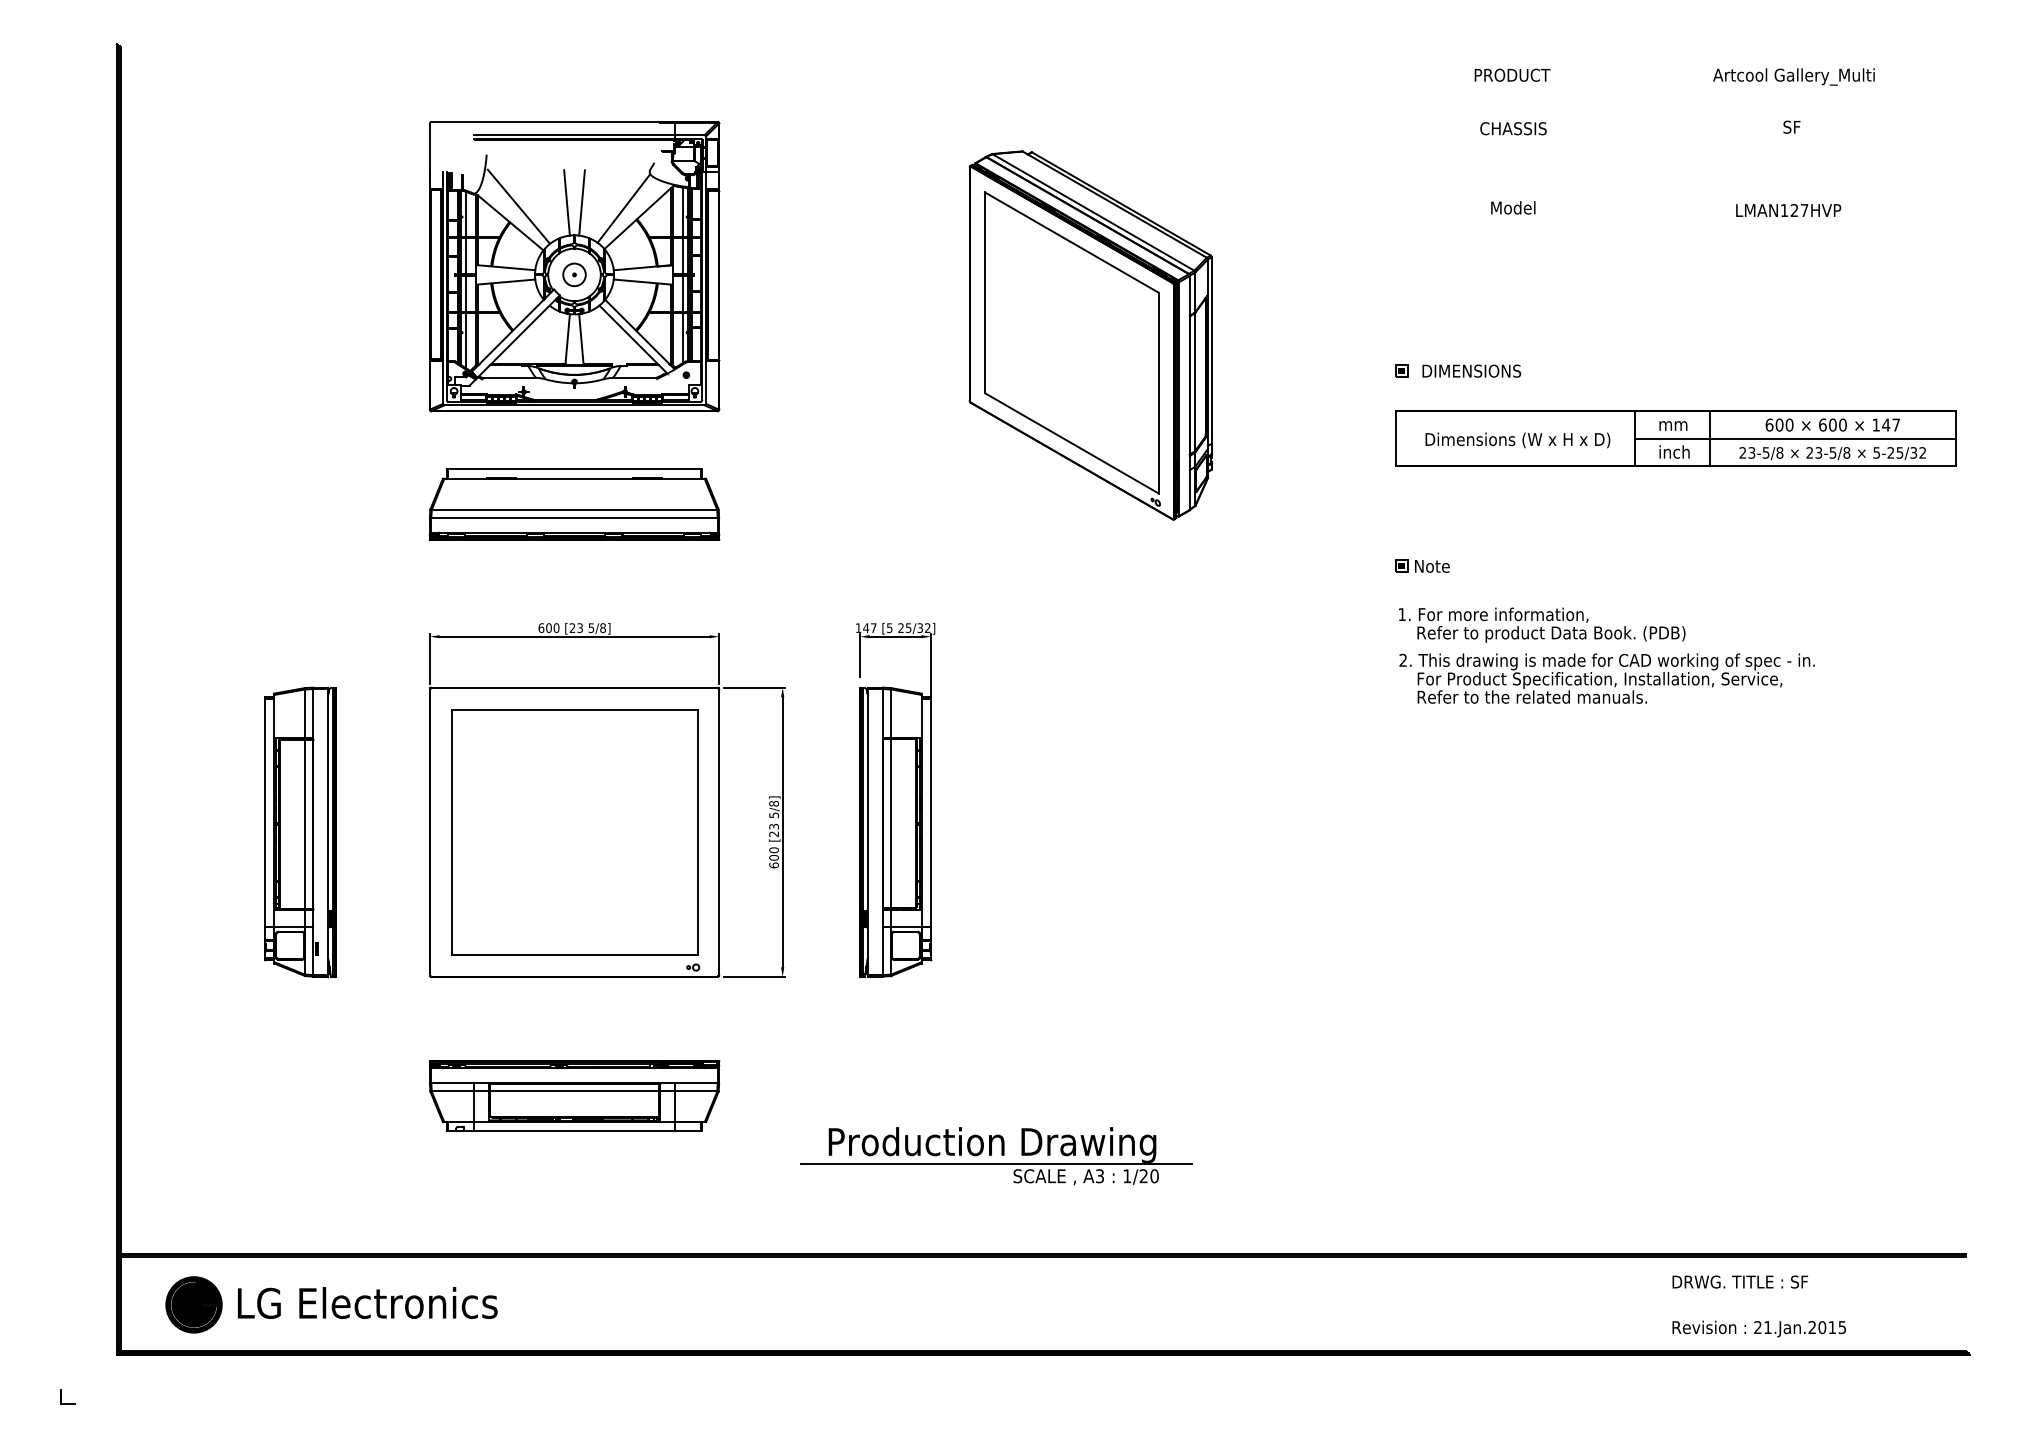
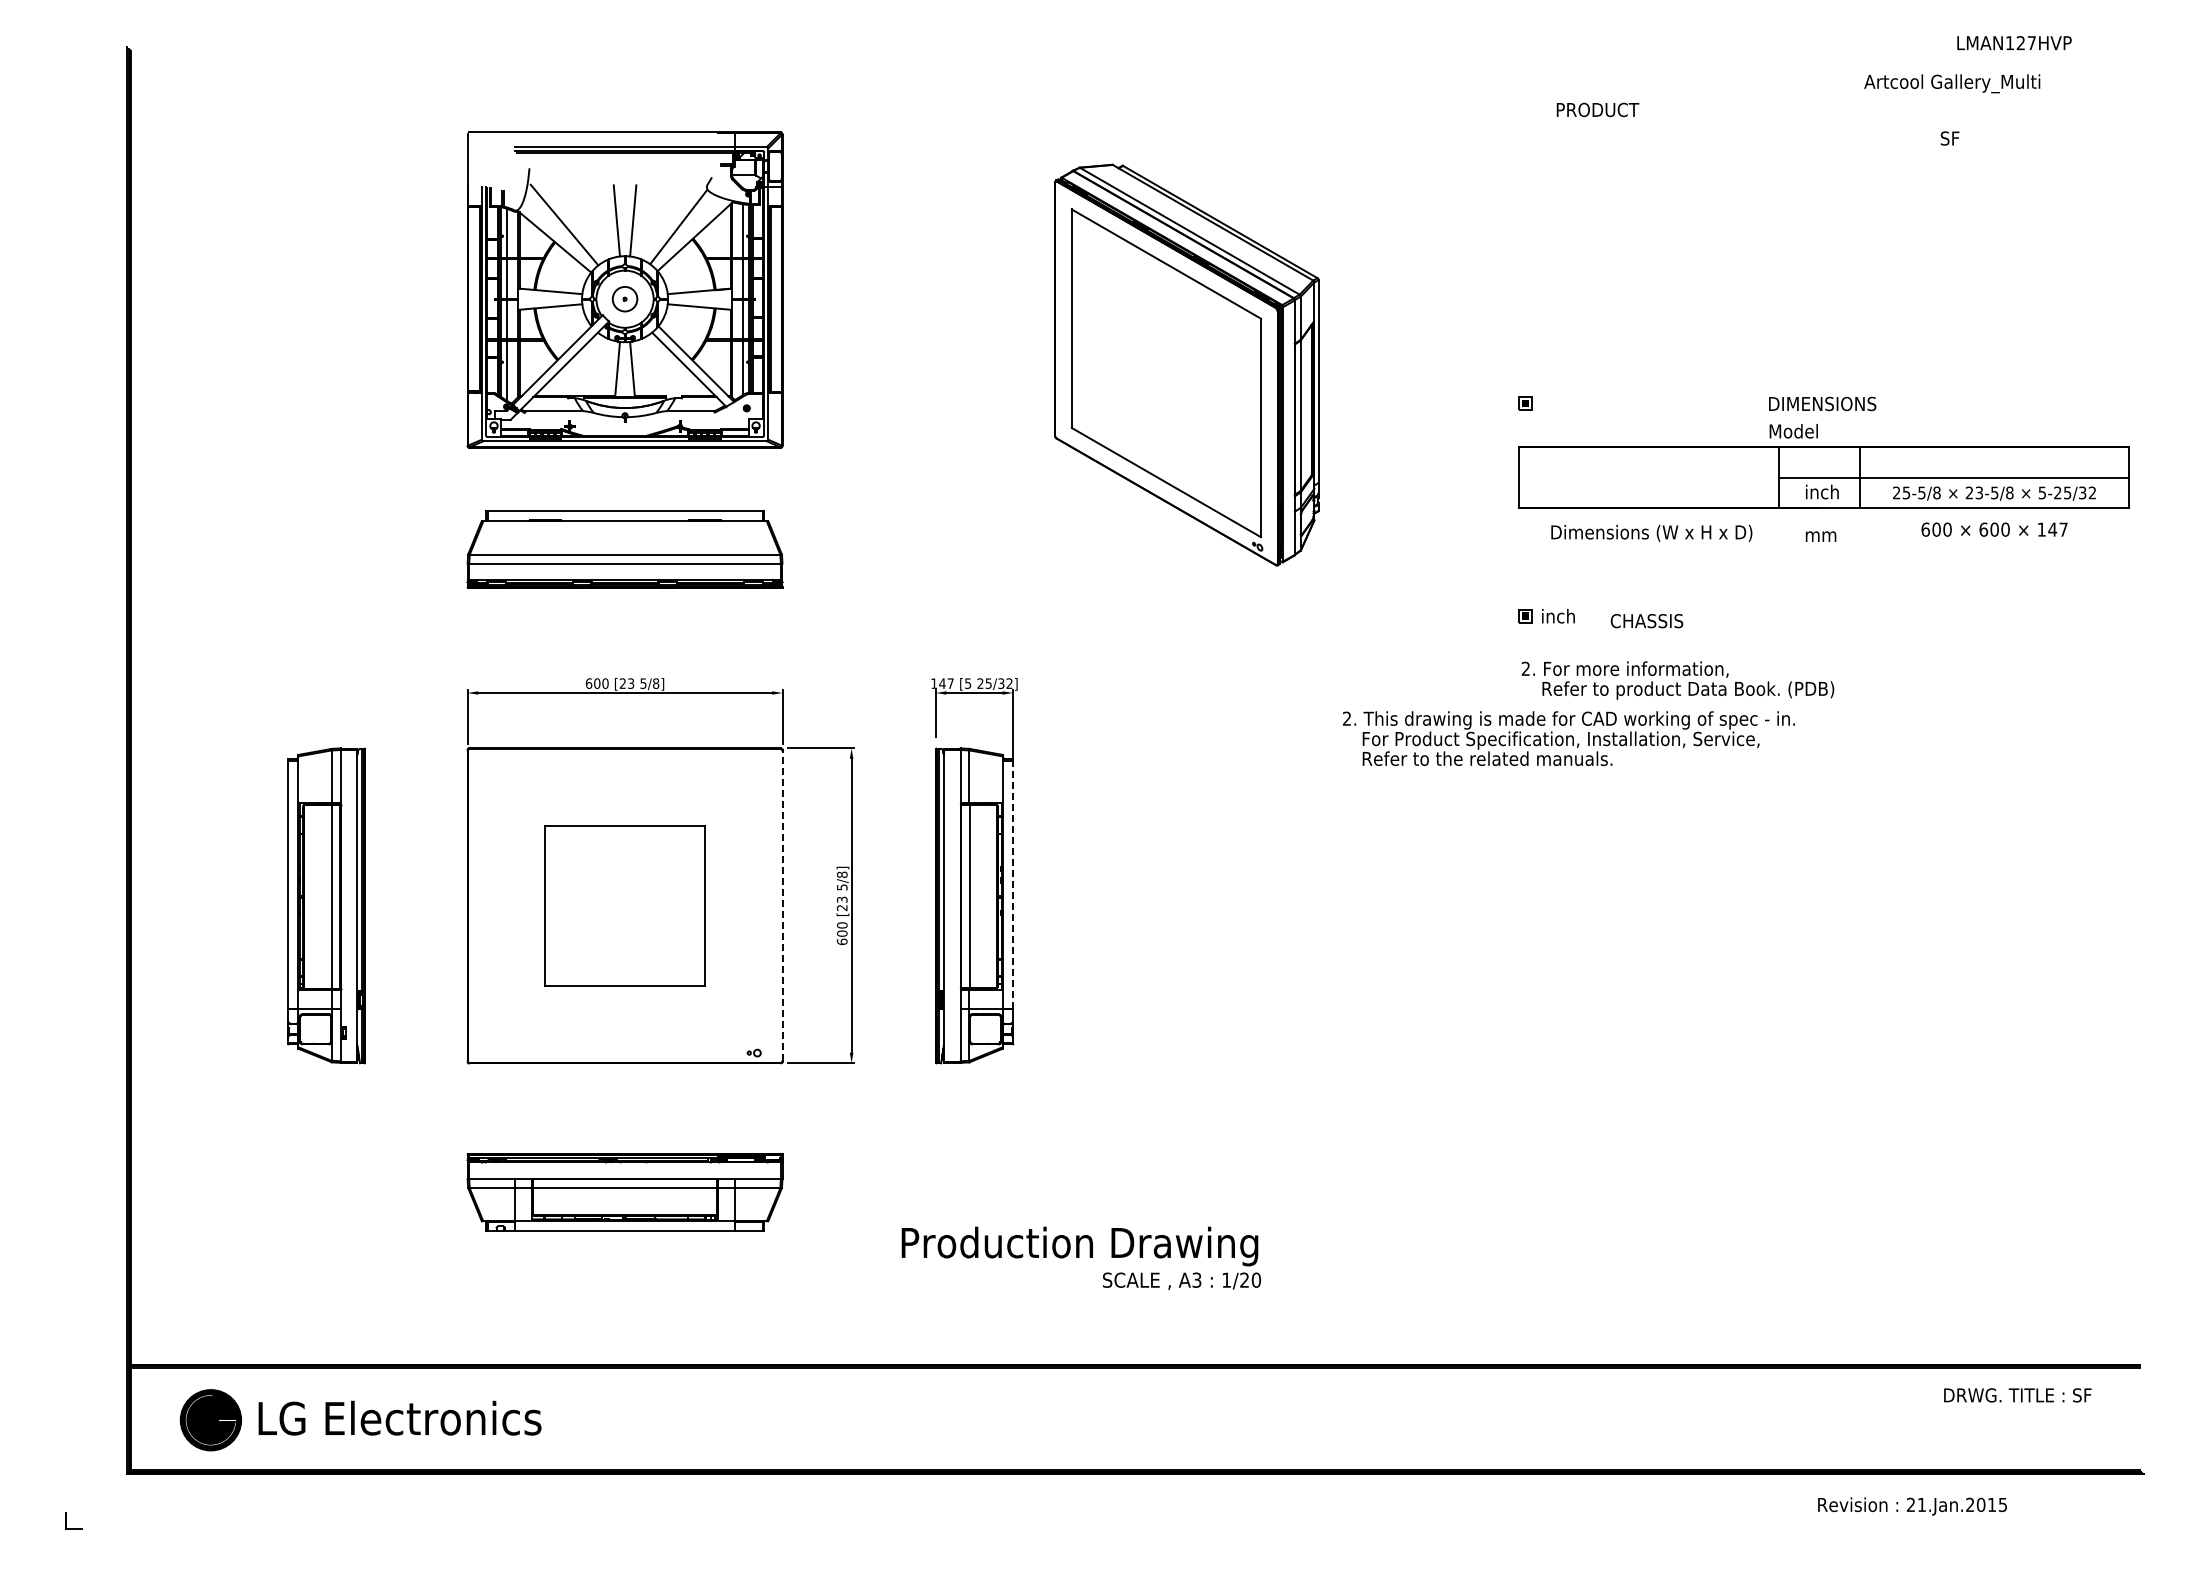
text: (1512, 74) -> (1597, 109), moved
text: (1513, 129) -> (1646, 621), moved
text: (1513, 208) -> (1793, 431), moved
text: (1788, 210) -> (2014, 43), moved
text: (1471, 370) -> (1822, 403), moved
text: (1832, 424) -> (1994, 529), moved
text: (1672, 425) -> (1820, 536), moved
text: (1517, 439) -> (1651, 532), moved
text: (1751, 452) -> (1906, 492), 23-5/8 -> 25-5/8
text: (1432, 565) -> (1558, 615), Note -> inch
text: (1401, 614) -> (1525, 668), 1. -> 2.
text: (1606, 678) -> (1568, 738), moved
line: (931, 812) -> (1013, 884), solid -> dashed
part: (574, 831) -> (624, 905), size x0.6
line: (719, 832) -> (782, 906), solid -> dashed
line: (996, 1164) -> (1084, 1267), removed
text: (1739, 1282) -> (2017, 1395), moved
text: (1759, 1329) -> (1912, 1506), moved

